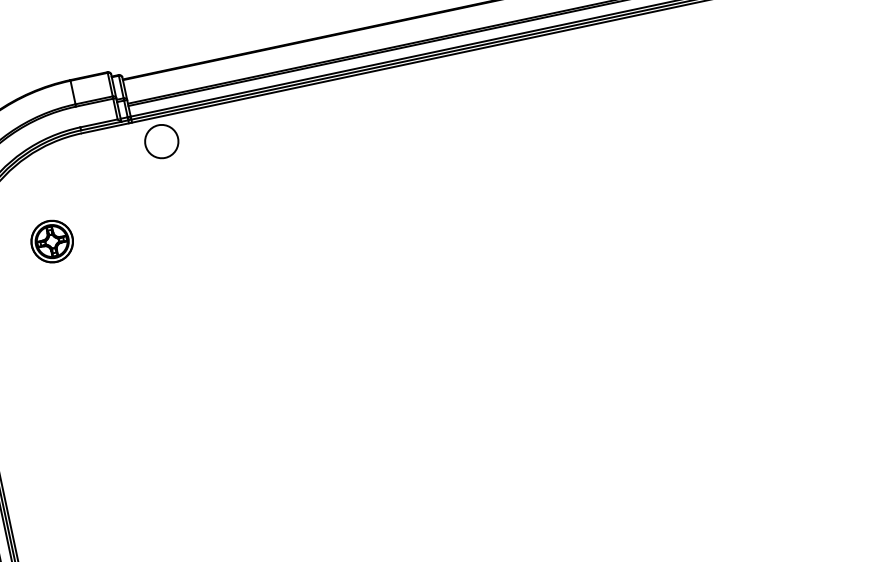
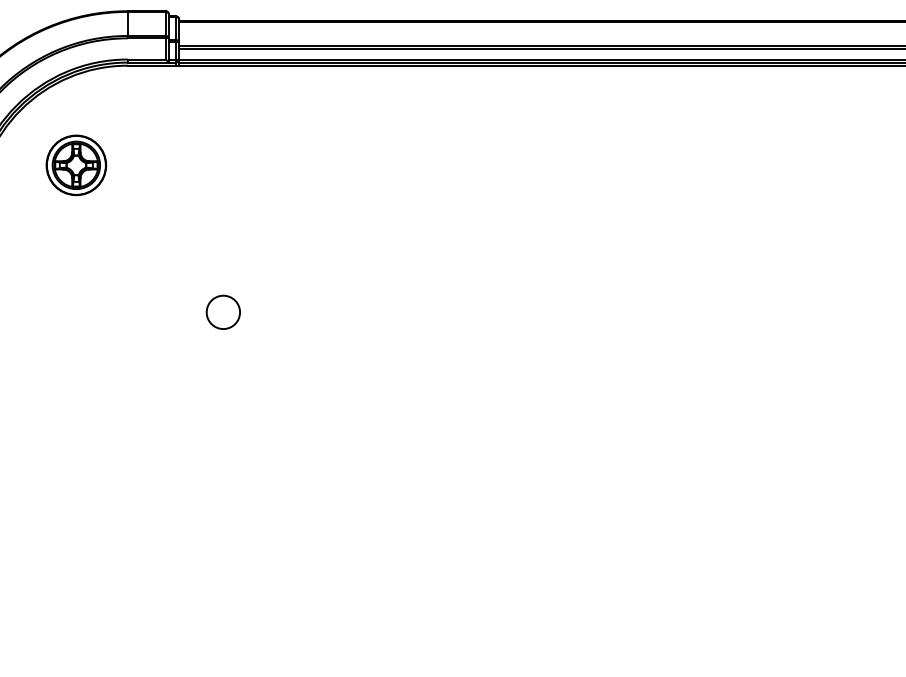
circle: (160, 140) -> (222, 311), moved
part: (52, 241) -> (76, 165), size x1.43

